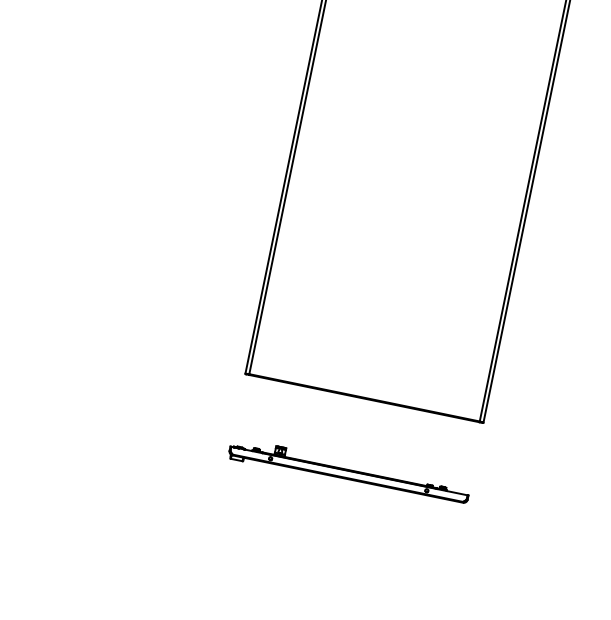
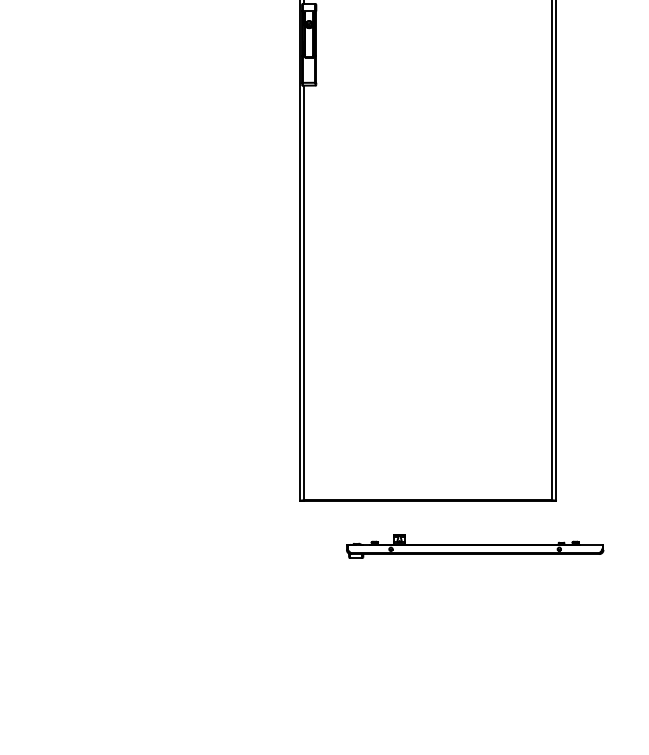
part: (349, 472) -> (475, 546), moved

